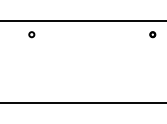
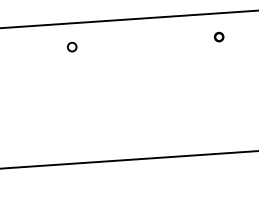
circle: (31, 34) -> (71, 46), moved
part: (152, 34) -> (218, 36), moved

